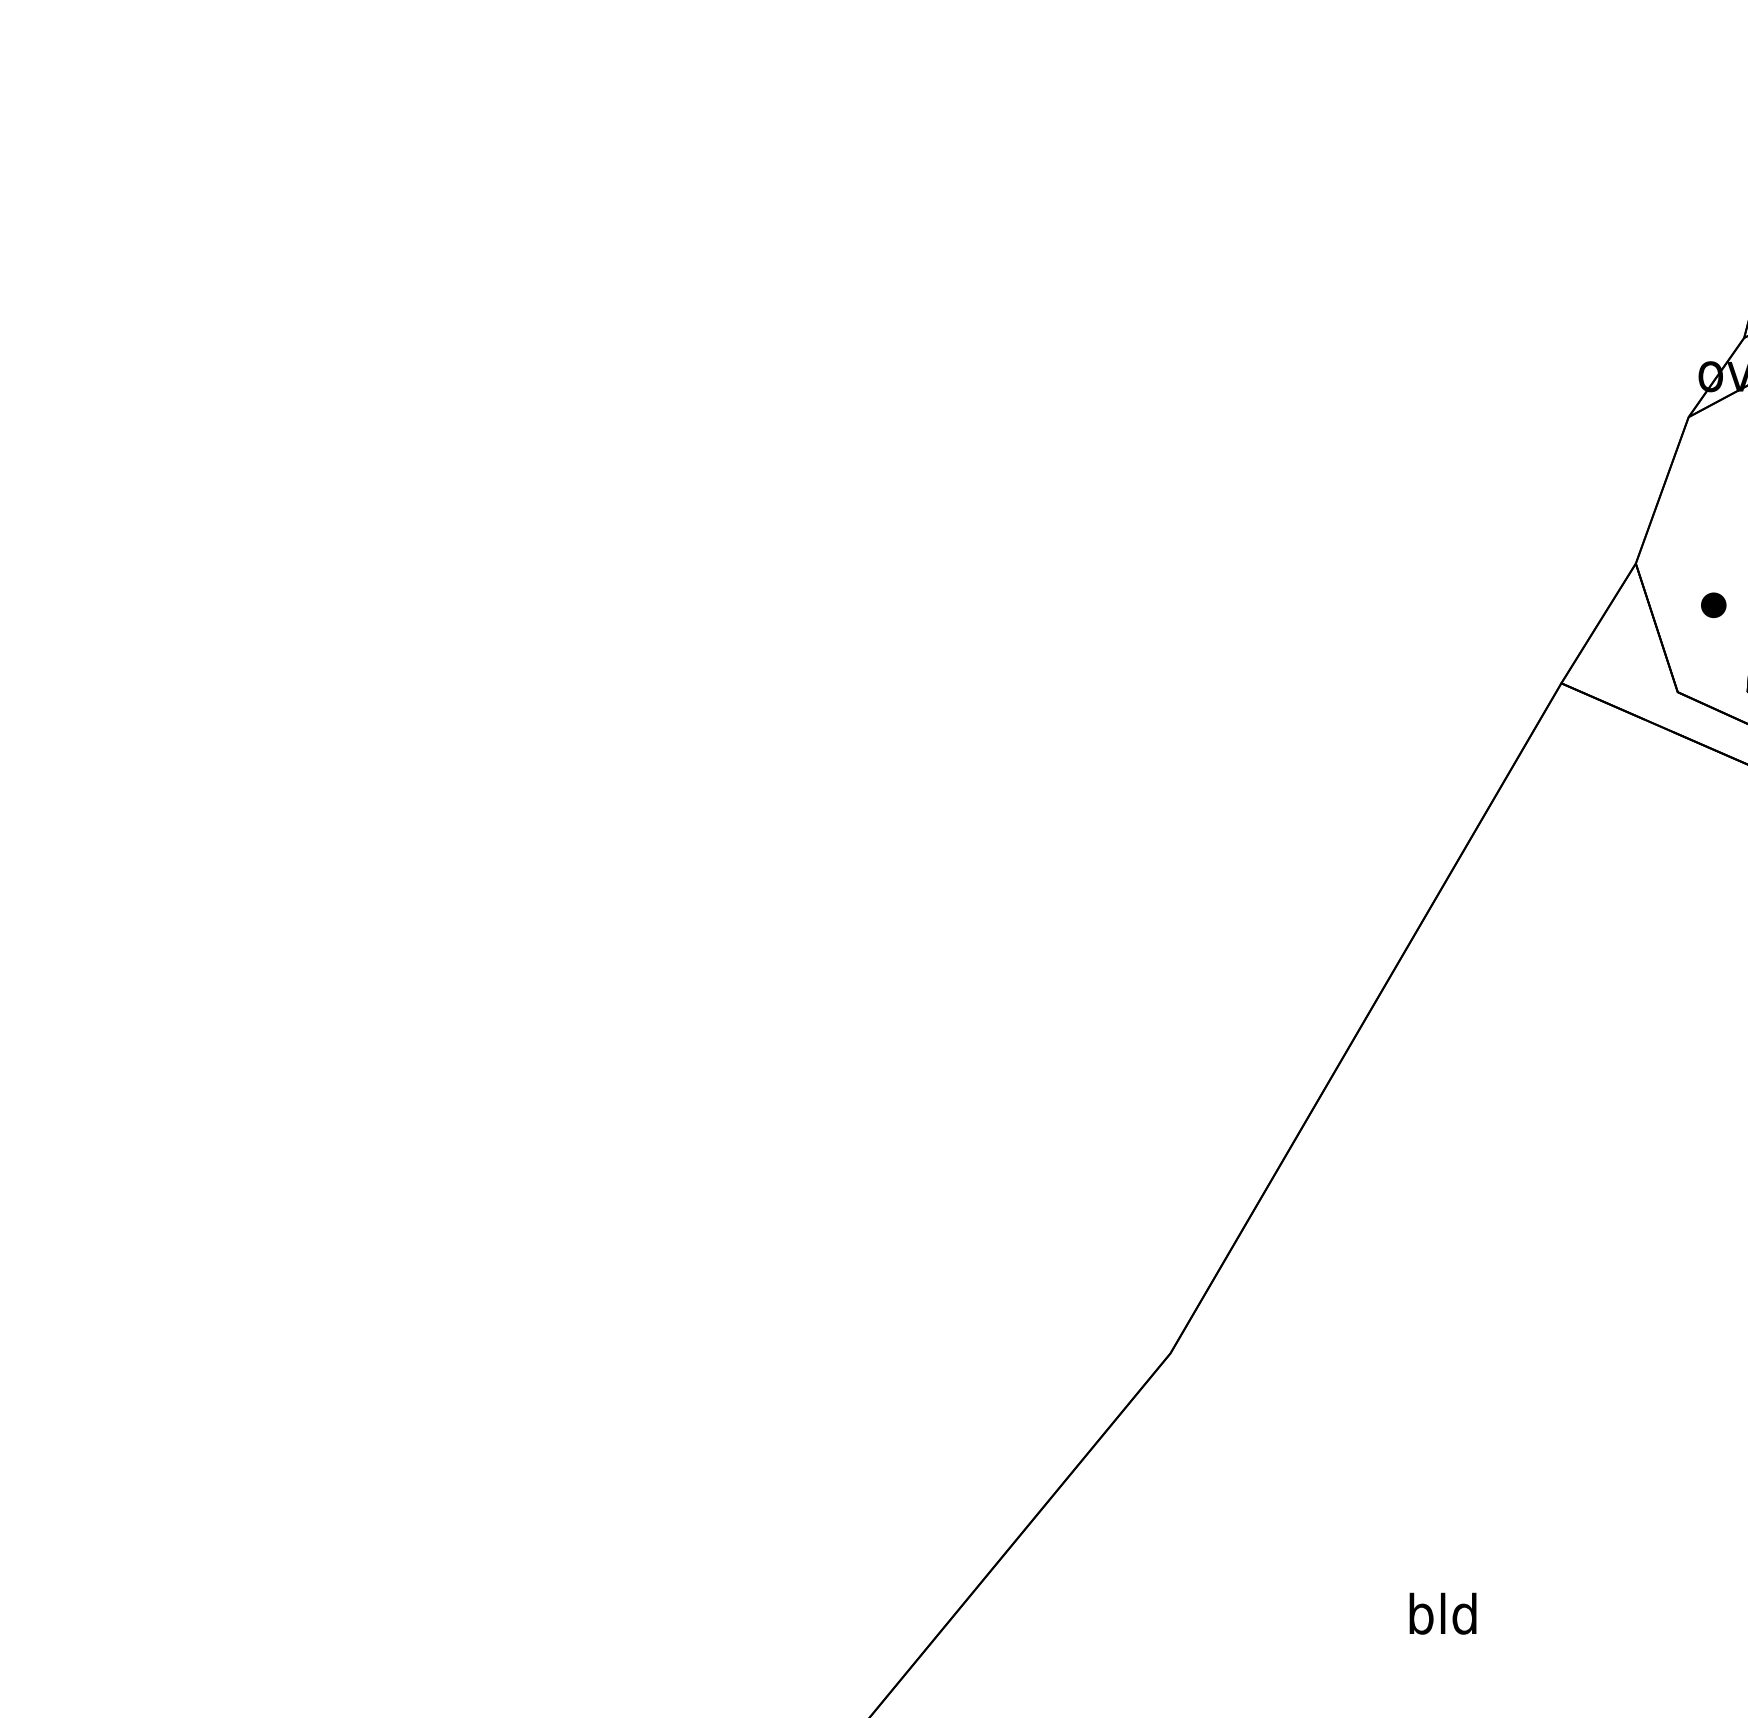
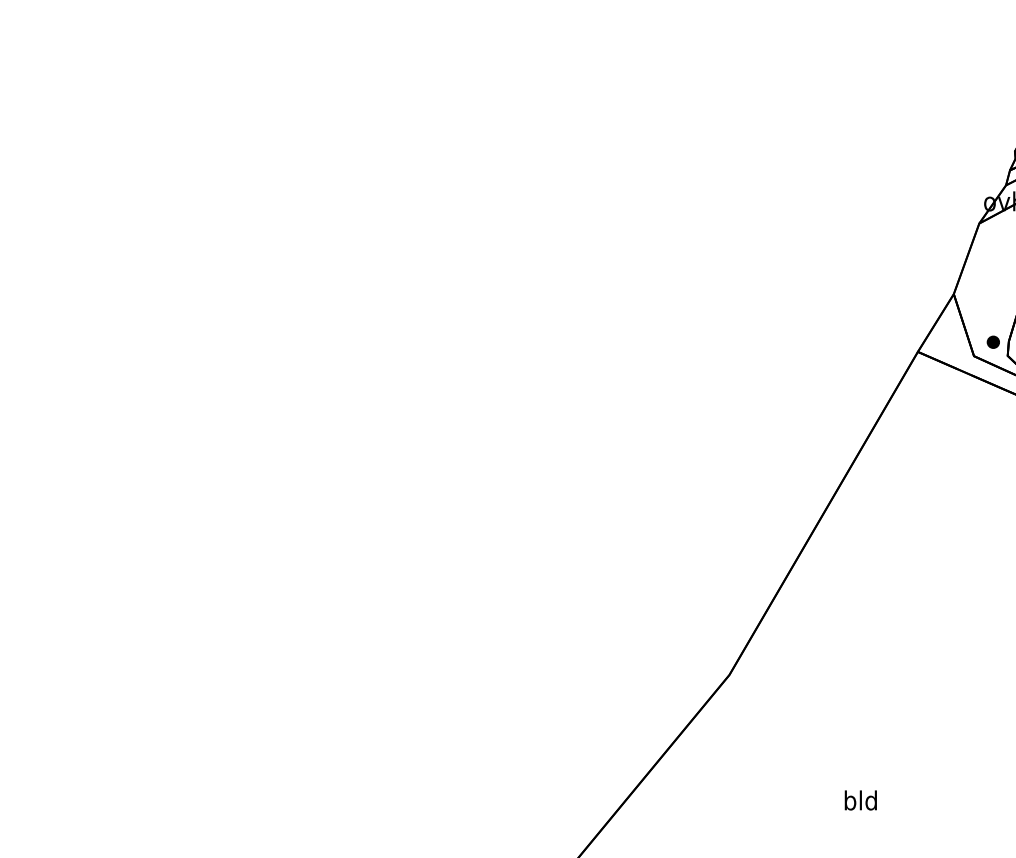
part: (1711, 603) -> (992, 341), moved

